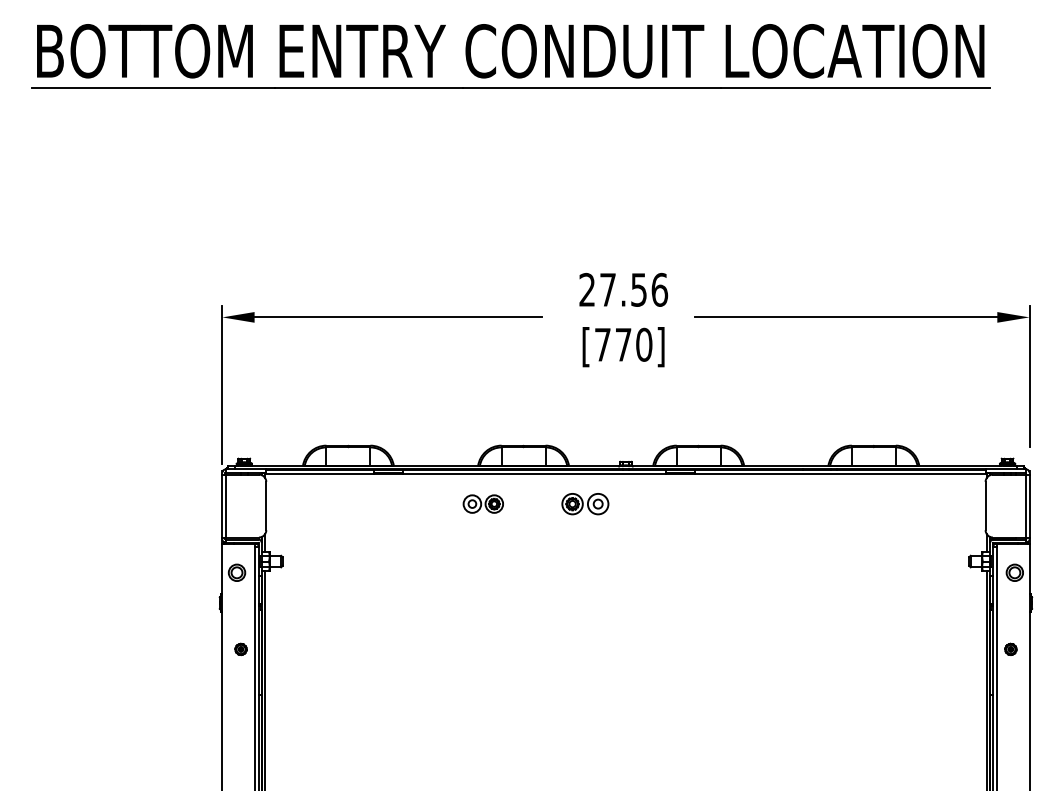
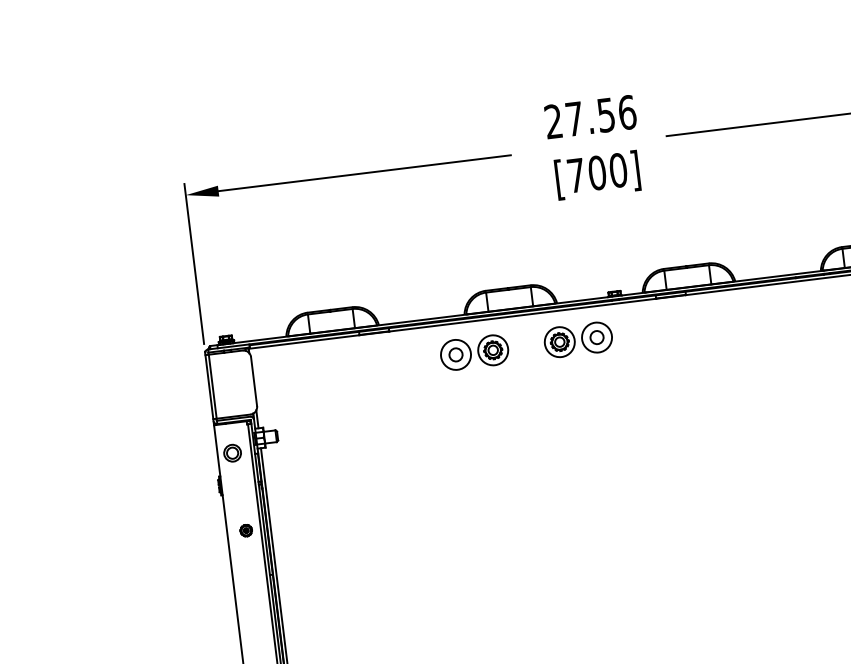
text: (623, 344) -> (597, 172), [770] -> [700]
part: (483, 503) -> (474, 351), size x1.67
part: (585, 503) -> (578, 339), size x1.43

